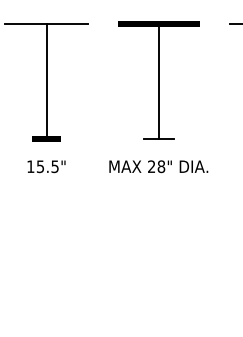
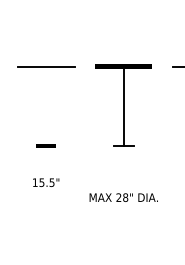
line: (47, 81) -> (46, 106), removed
text: (47, 166) -> (46, 182), moved
text: (158, 166) -> (123, 197), moved

